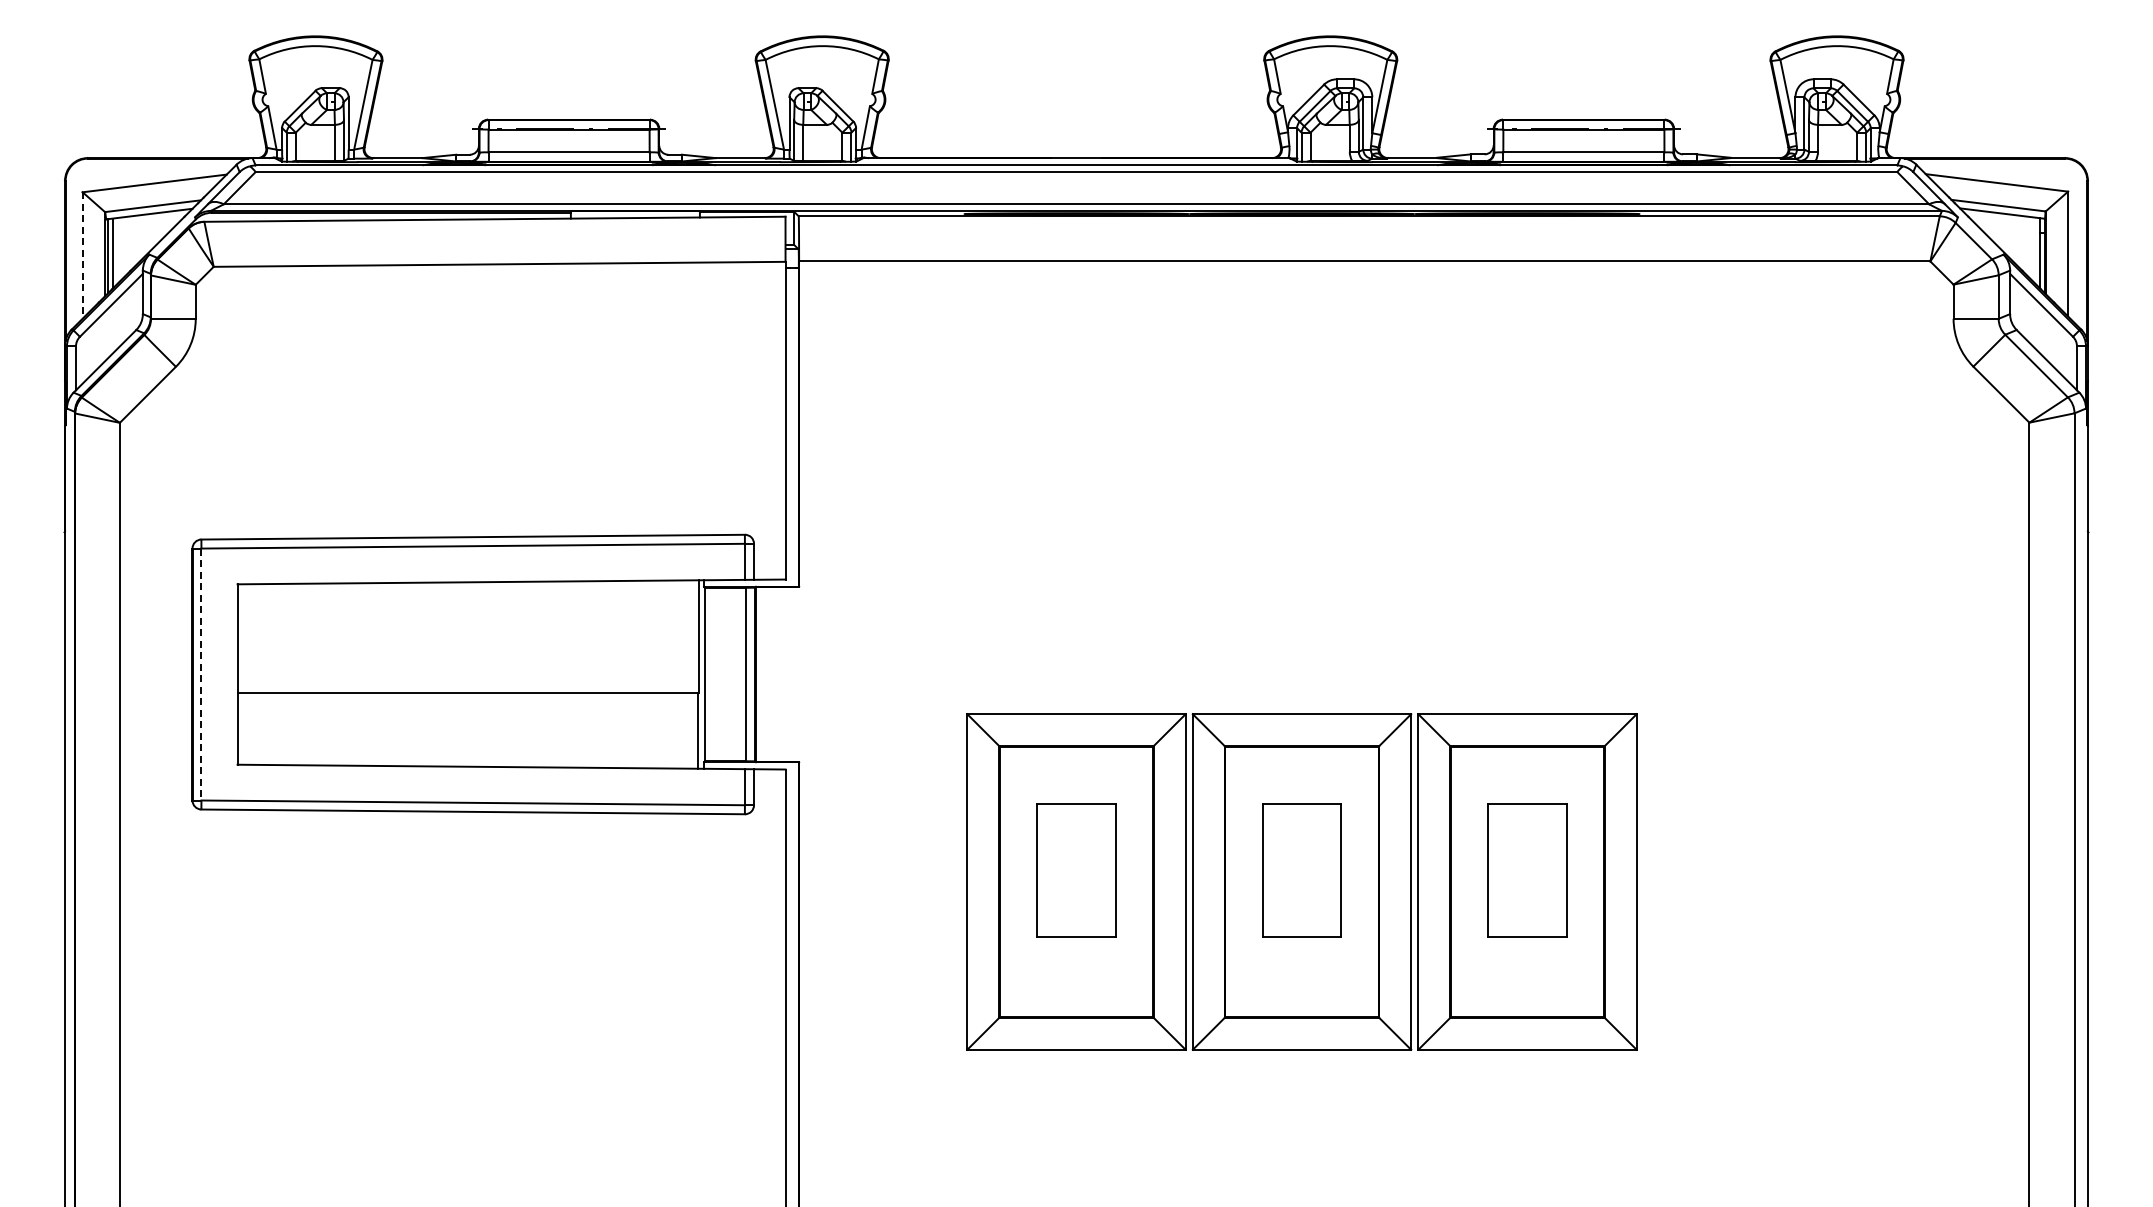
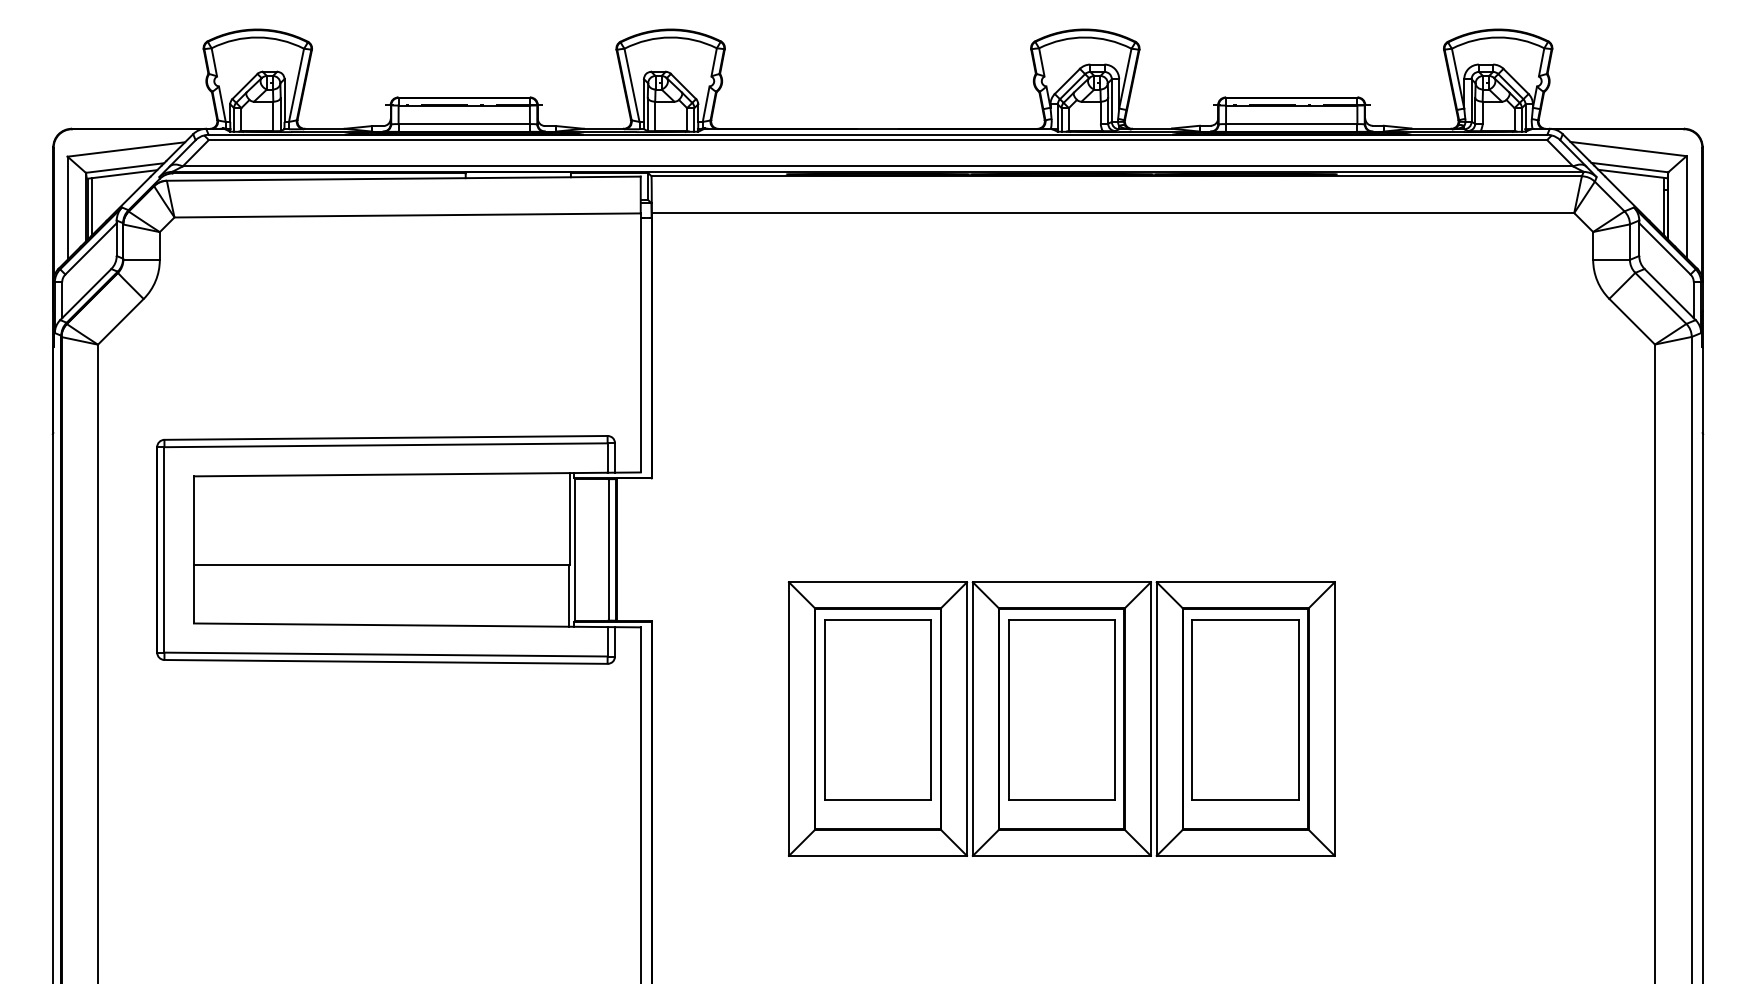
line: (82, 255) -> (67, 208), dashed -> solid
line: (201, 674) -> (164, 549), dashed -> solid
part: (1076, 870) -> (878, 709), size x1.67
part: (1301, 870) -> (1061, 709), size x1.67
part: (1527, 870) -> (1245, 709), size x1.67

